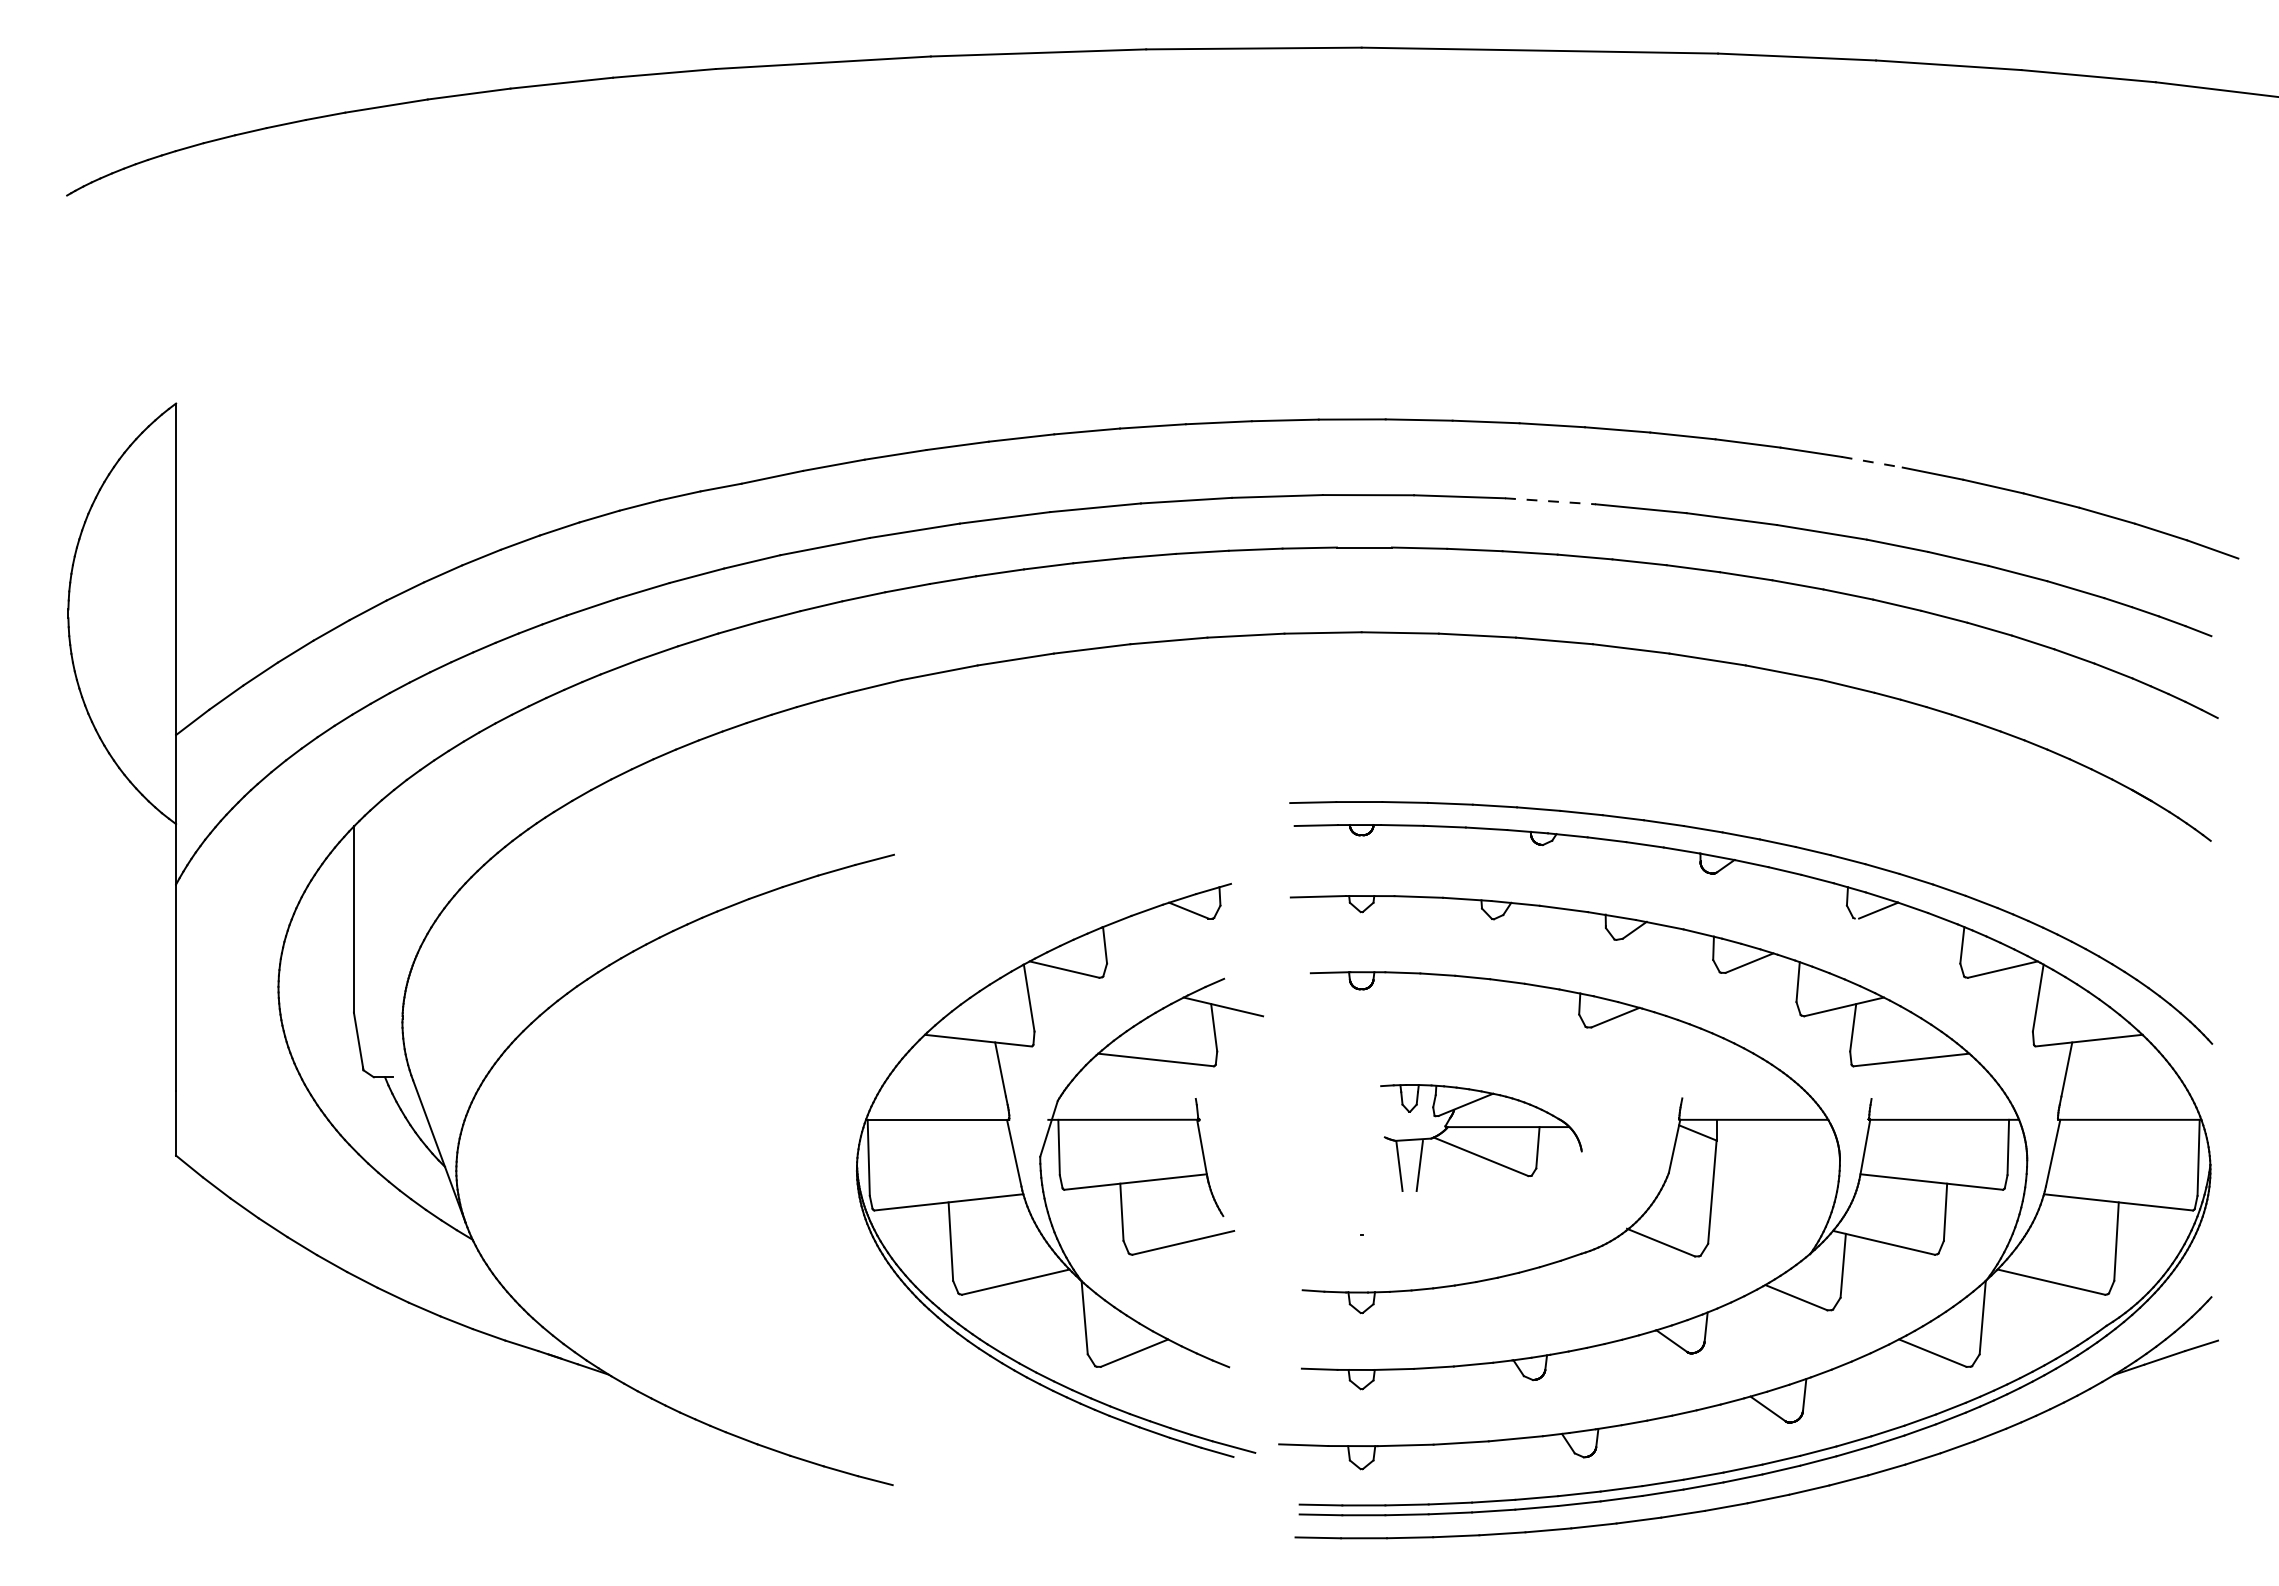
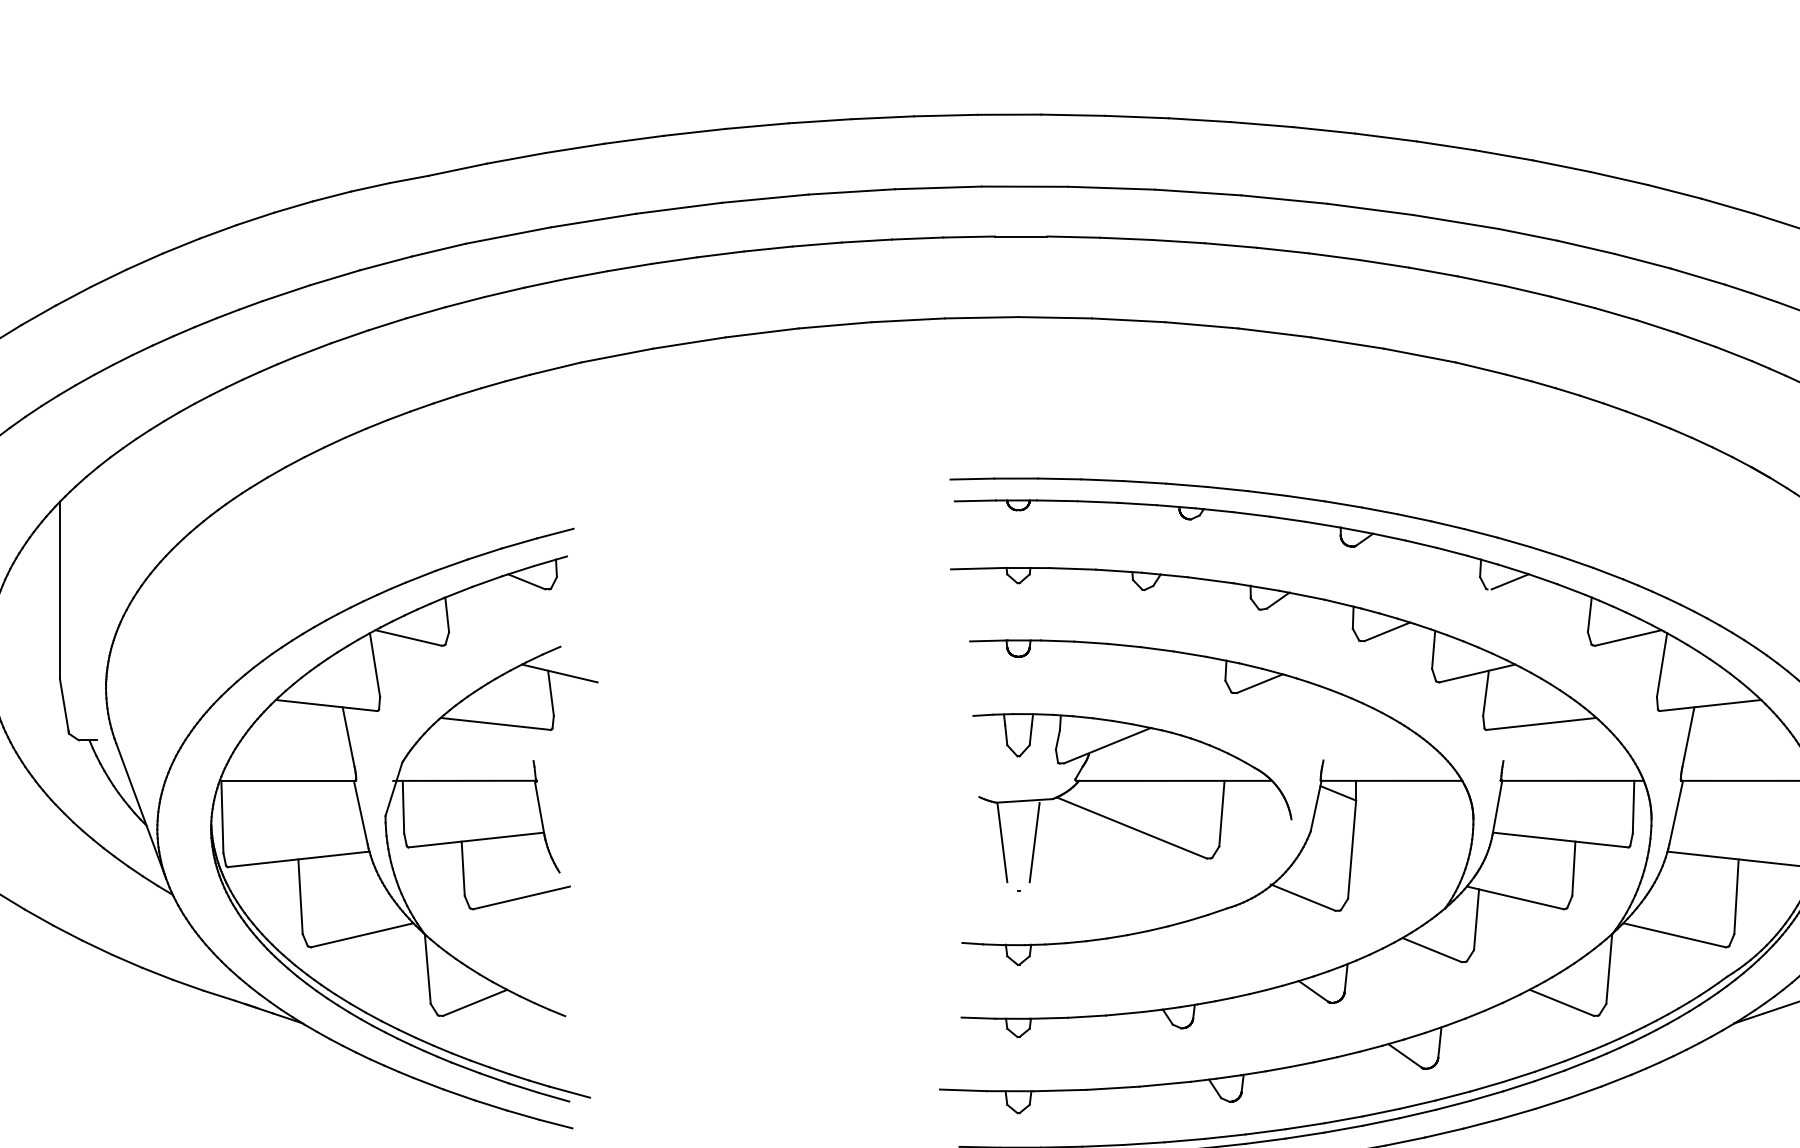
line: (1872, 462) -> (1504, 155), dashed -> solid
line: (1550, 501) -> (1198, 192), dashed -> solid
part: (1481, 1137) -> (1132, 797), size x1.67
part: (1059, 1170) -> (403, 829), moved

